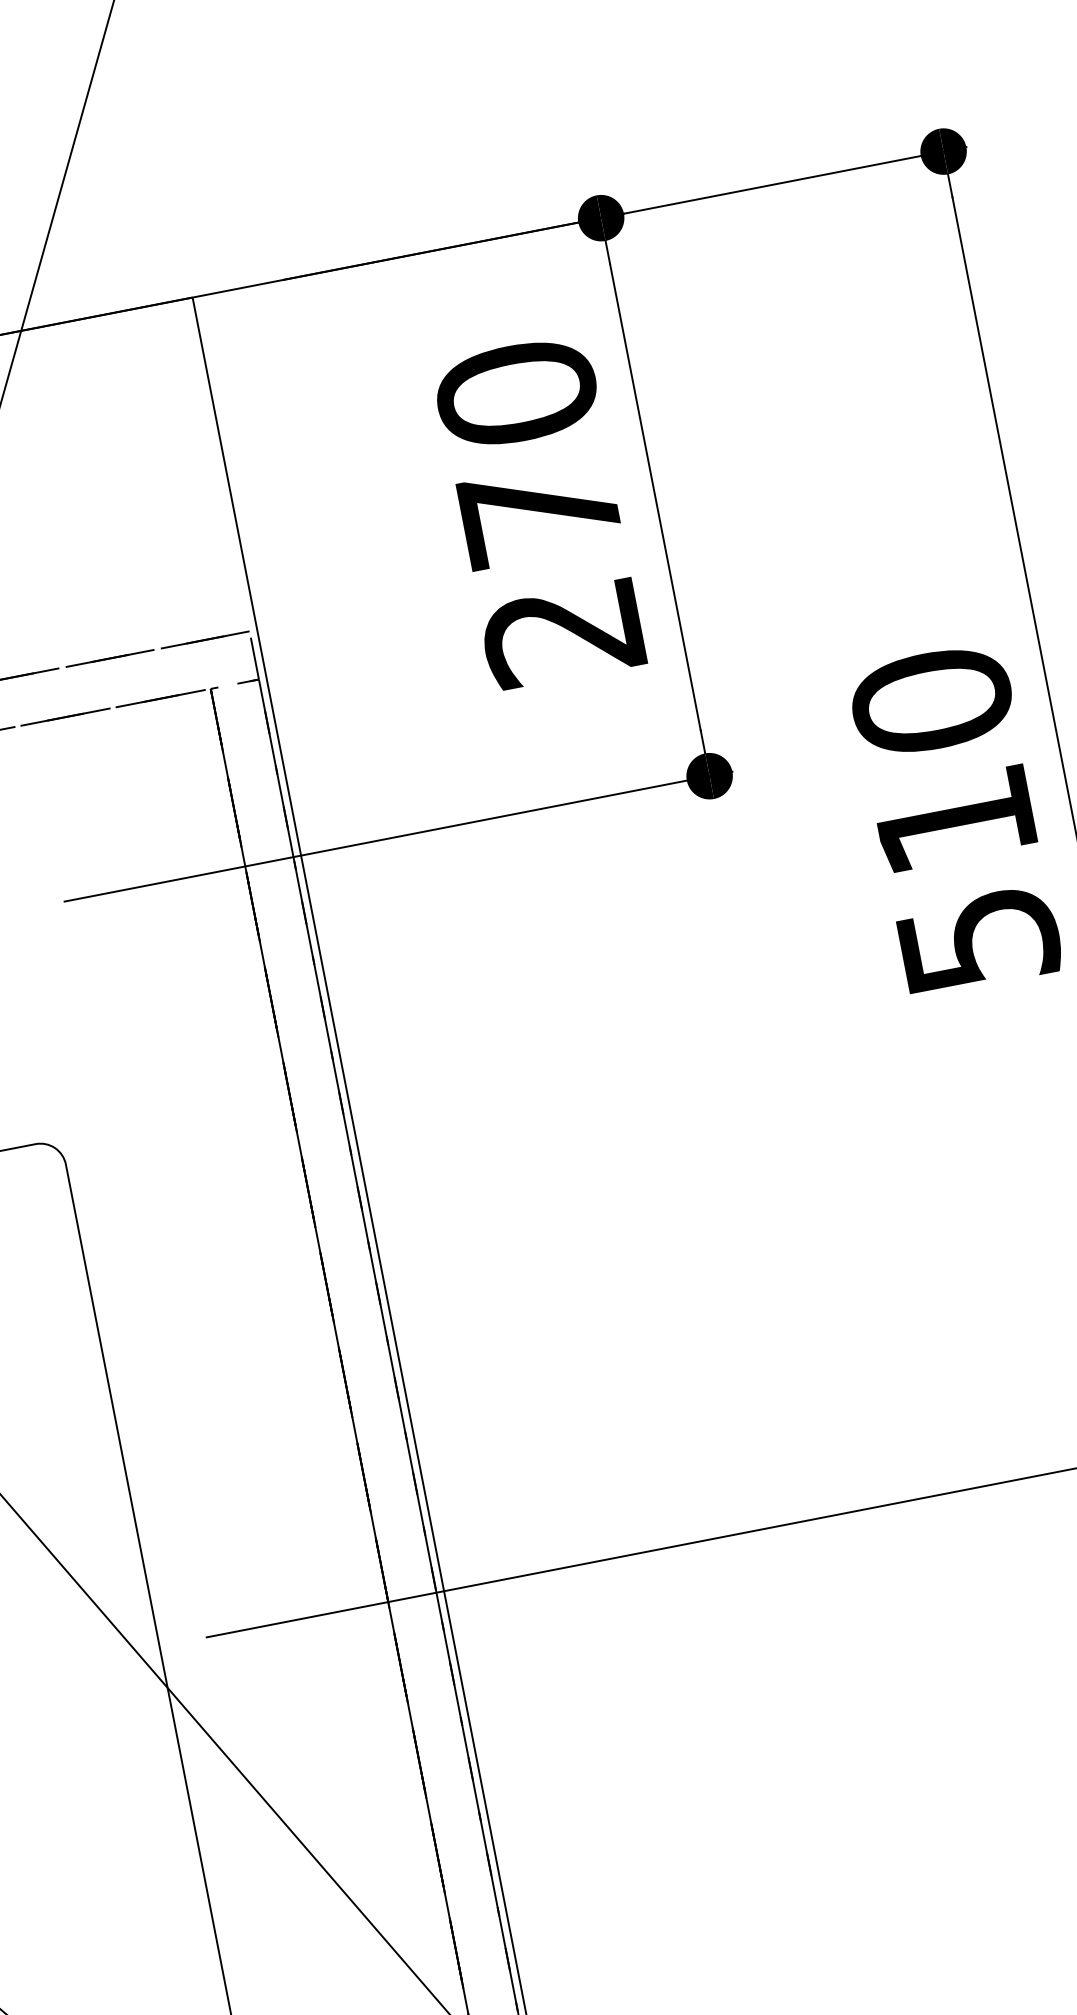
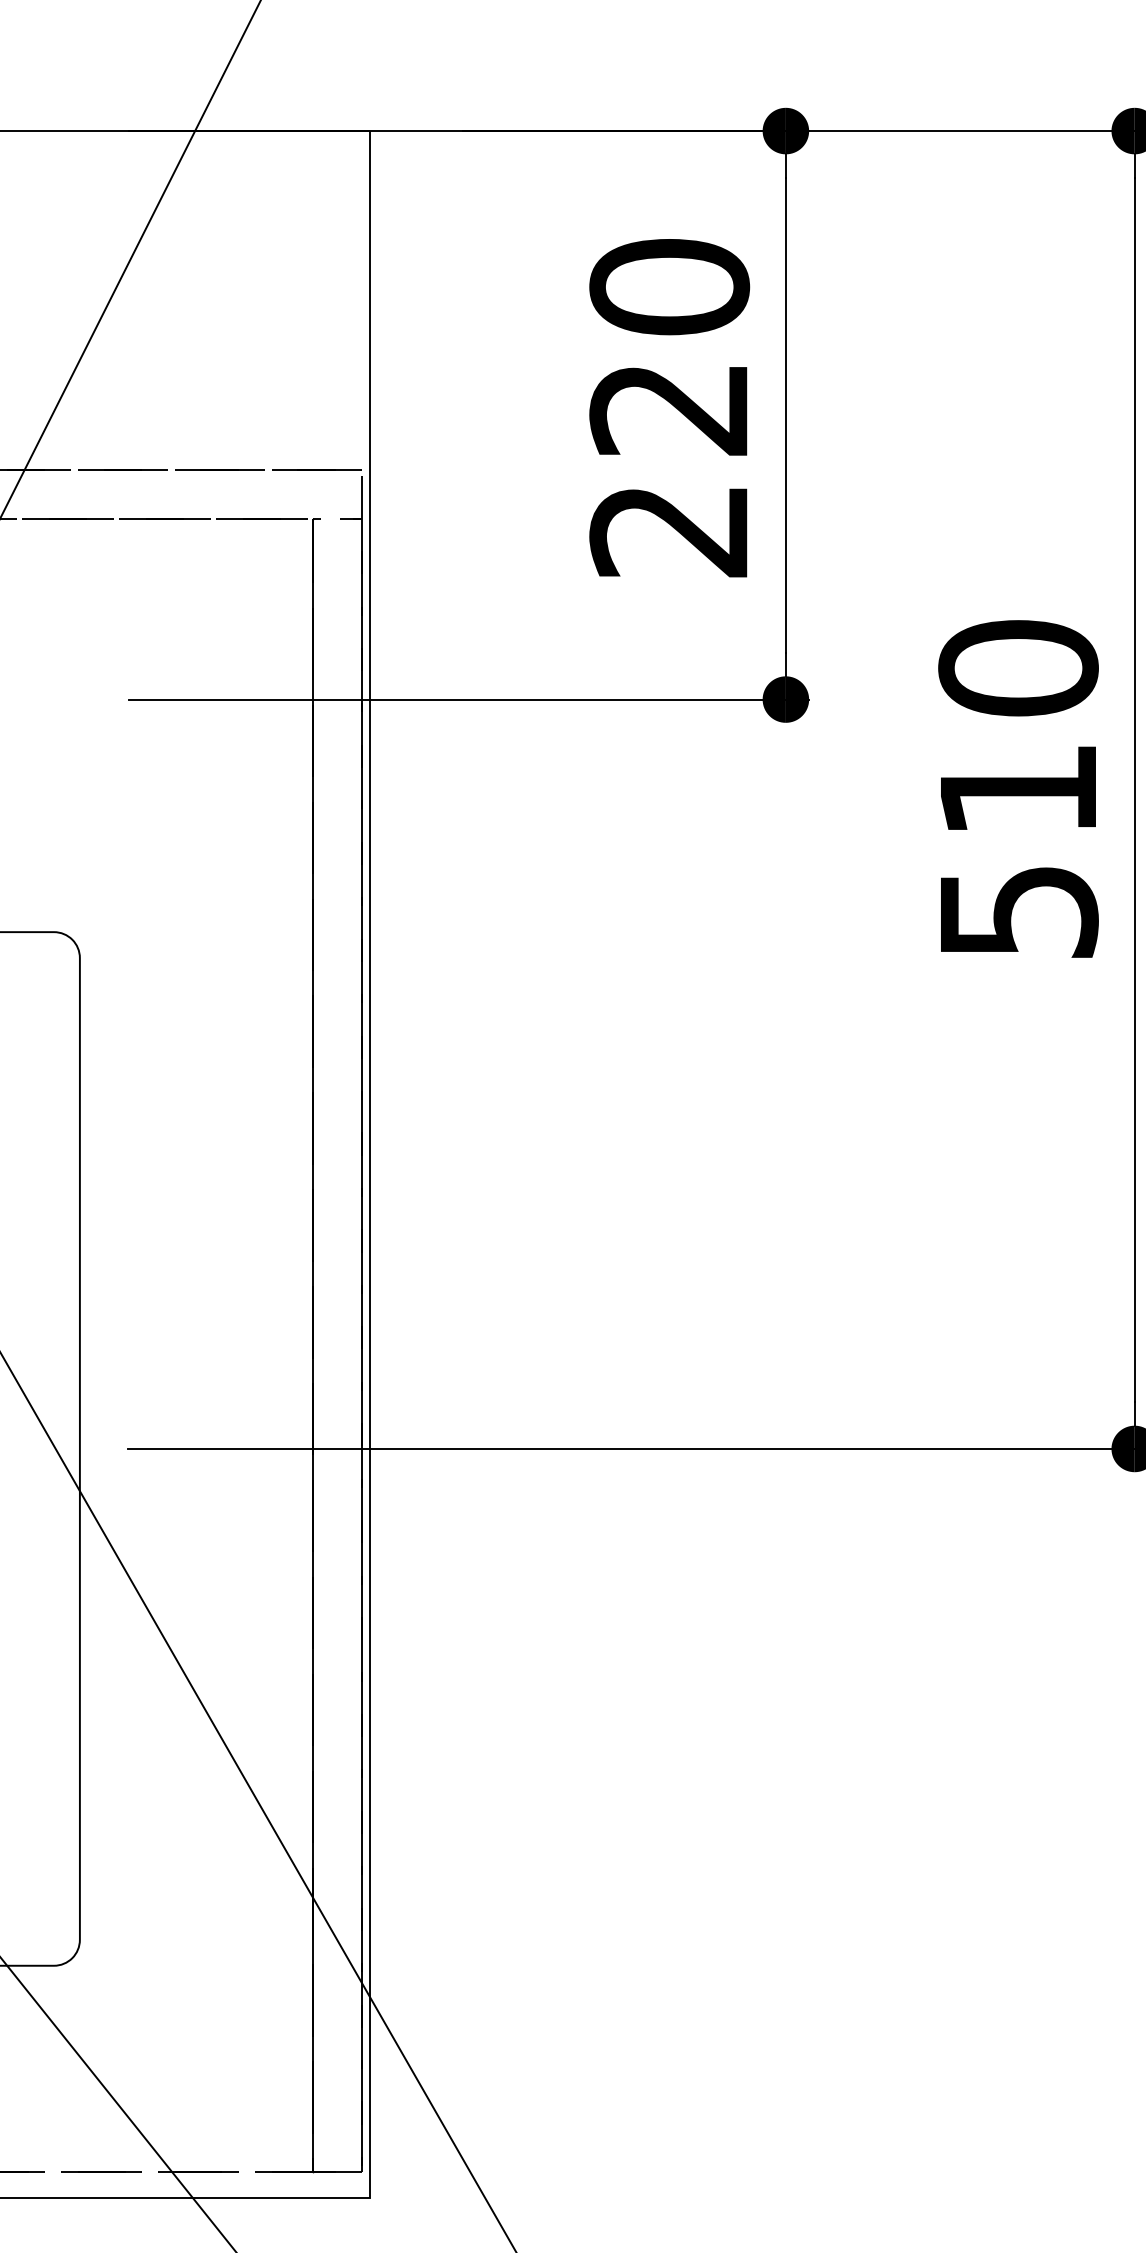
text: (539, 513) -> (668, 409), 270 -> 220

